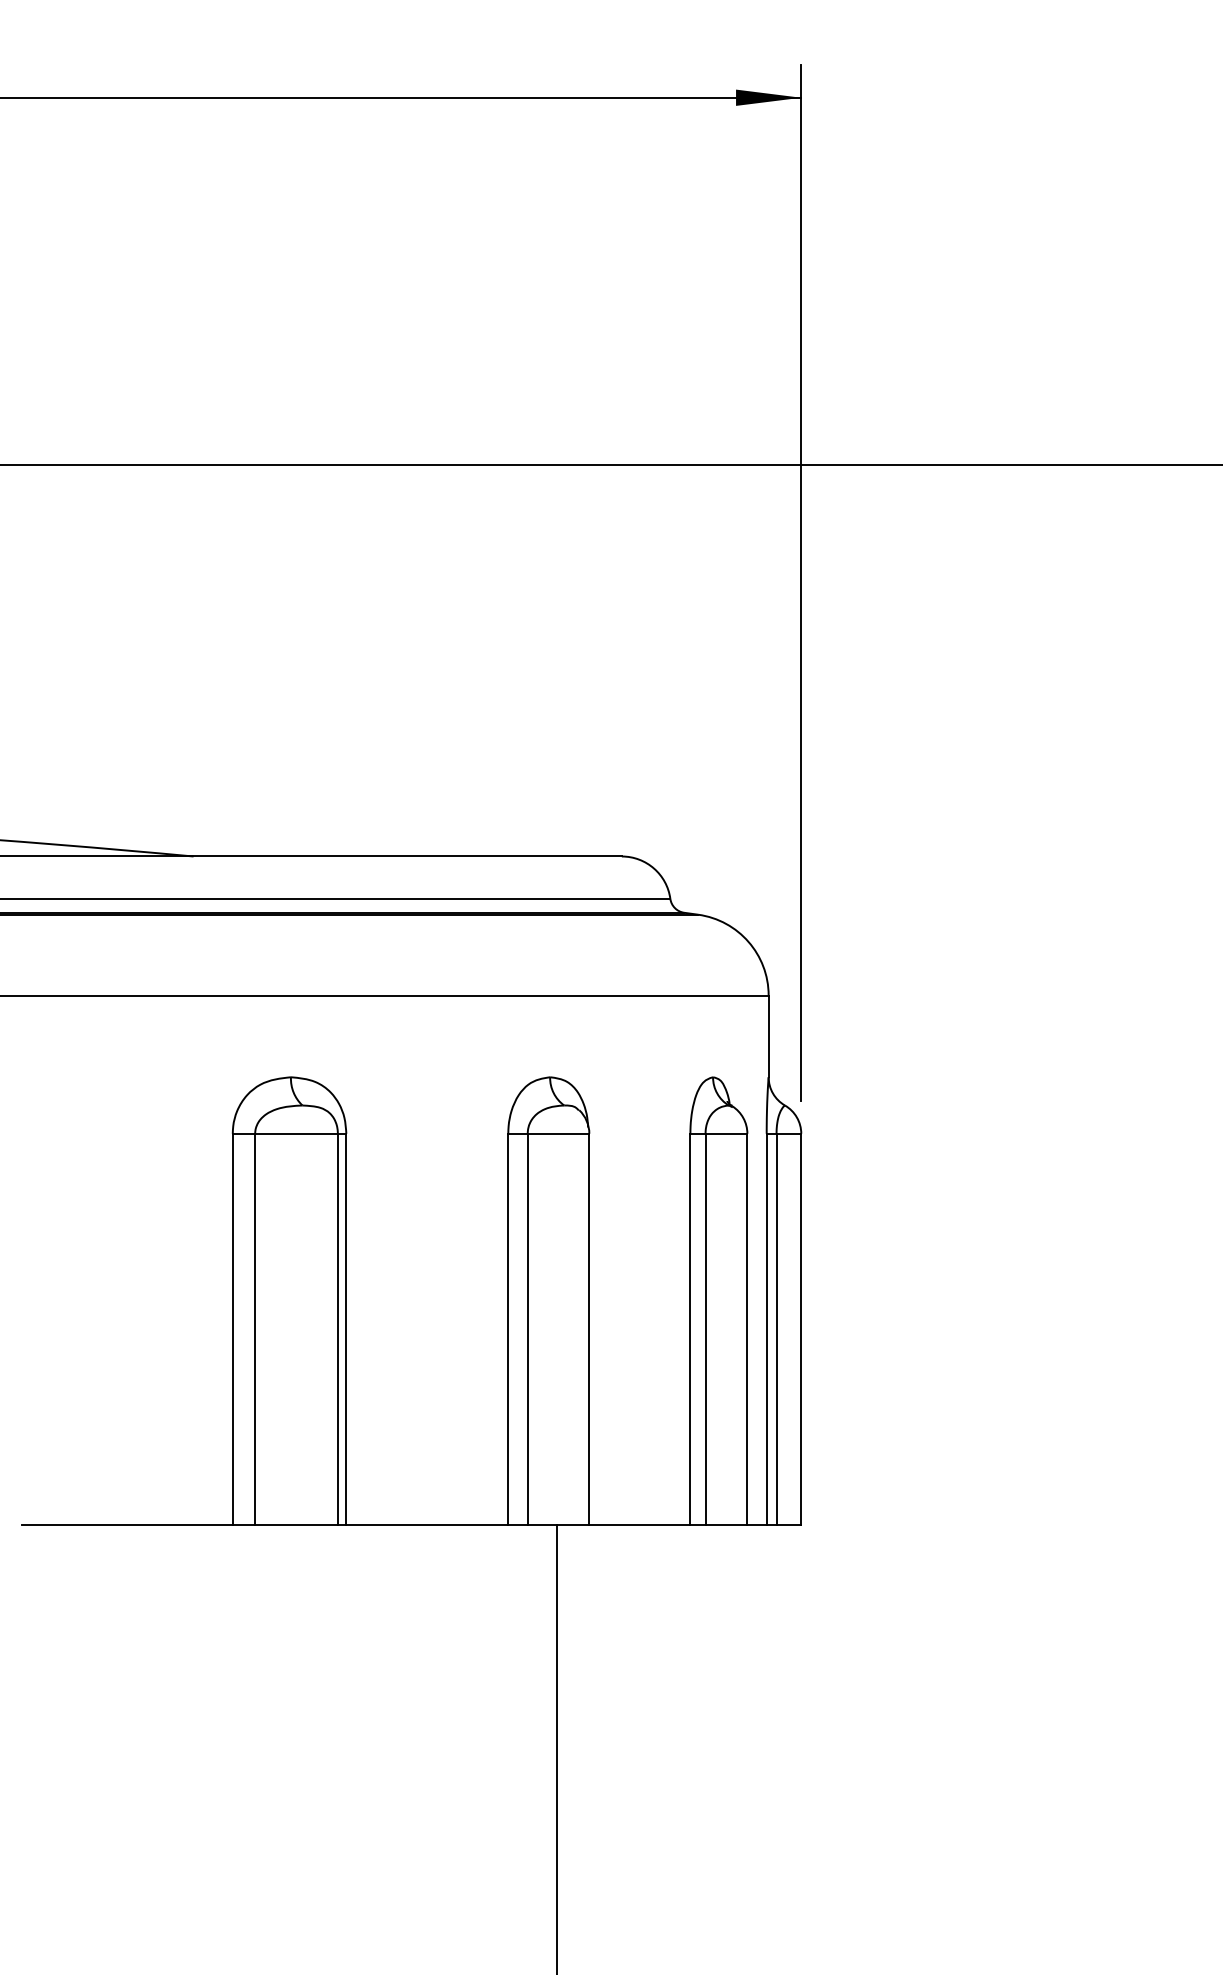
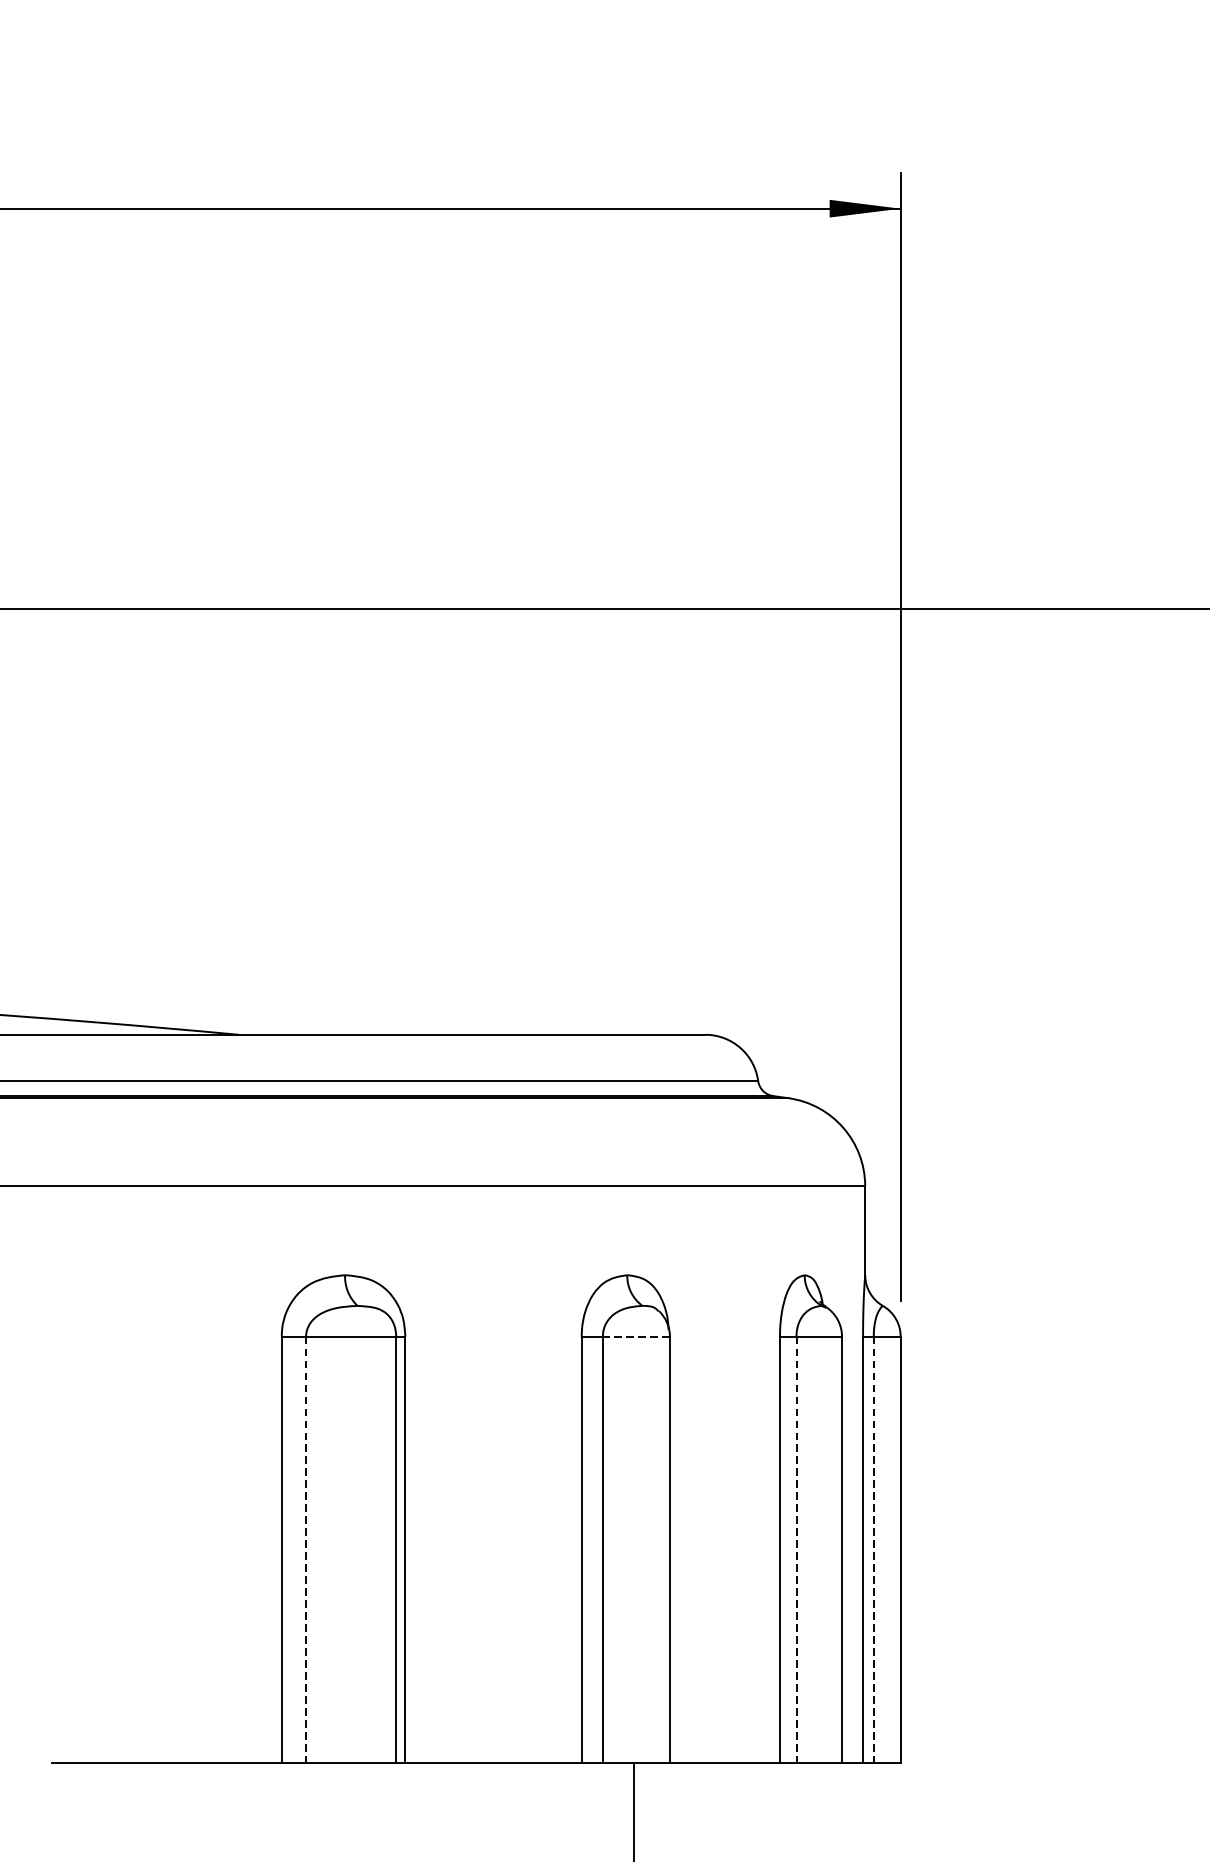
line: (558, 1133) -> (636, 1336), solid -> dashed
line: (255, 1329) -> (306, 1549), solid -> dashed
line: (705, 1329) -> (796, 1549), solid -> dashed
line: (776, 1329) -> (873, 1549), solid -> dashed

